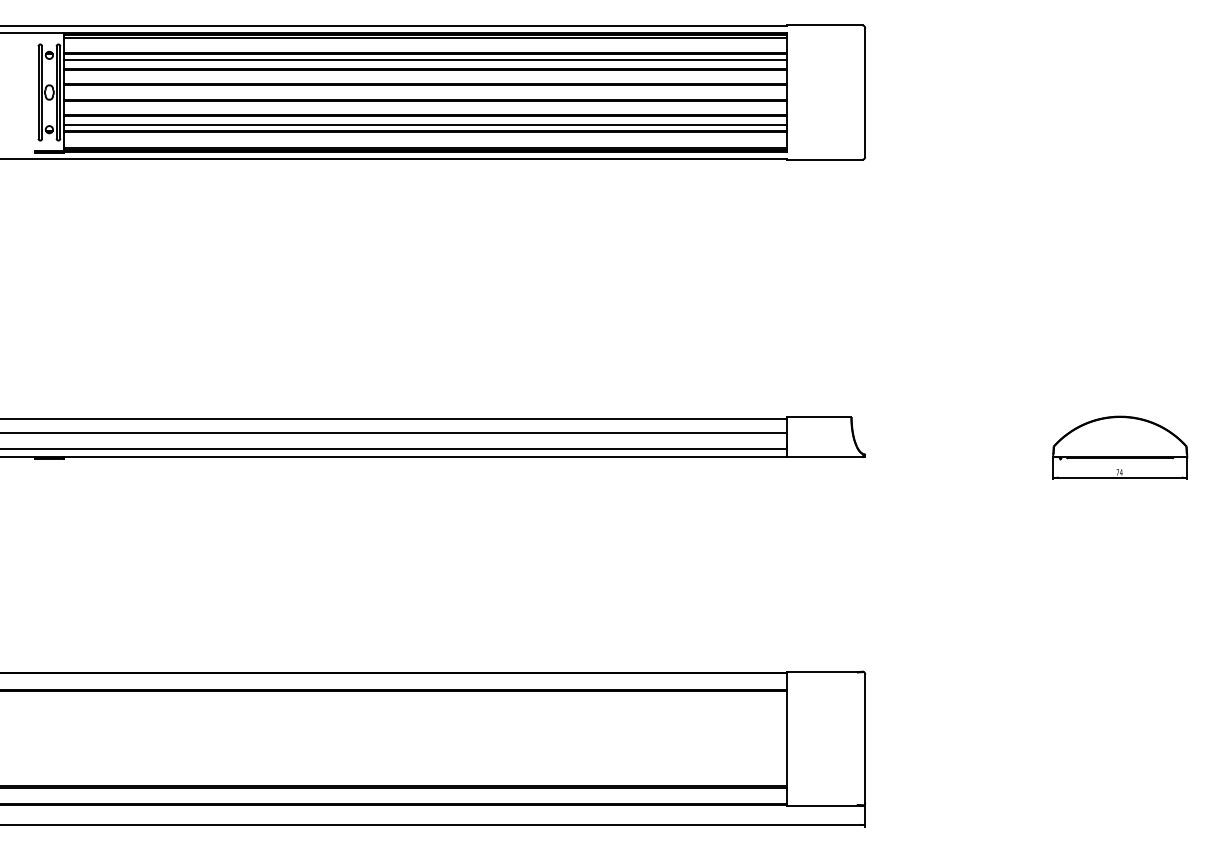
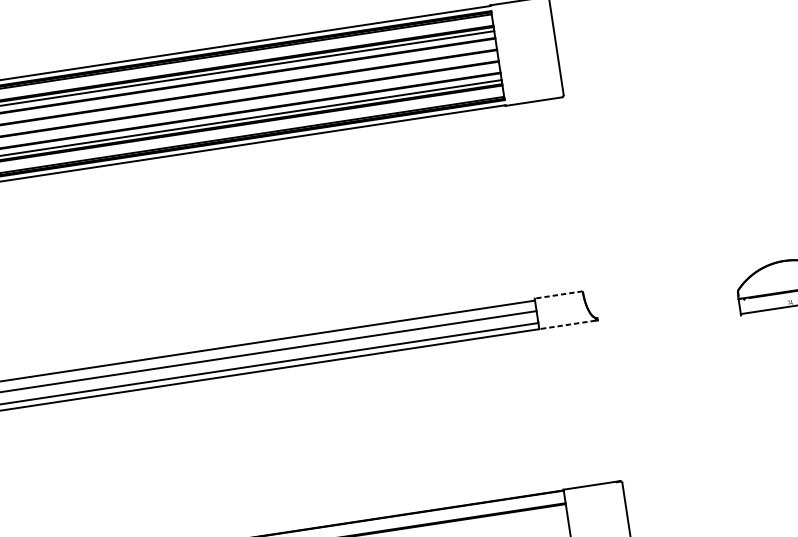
line: (819, 416) -> (558, 294), solid -> dashed
line: (824, 457) -> (567, 324), solid -> dashed

